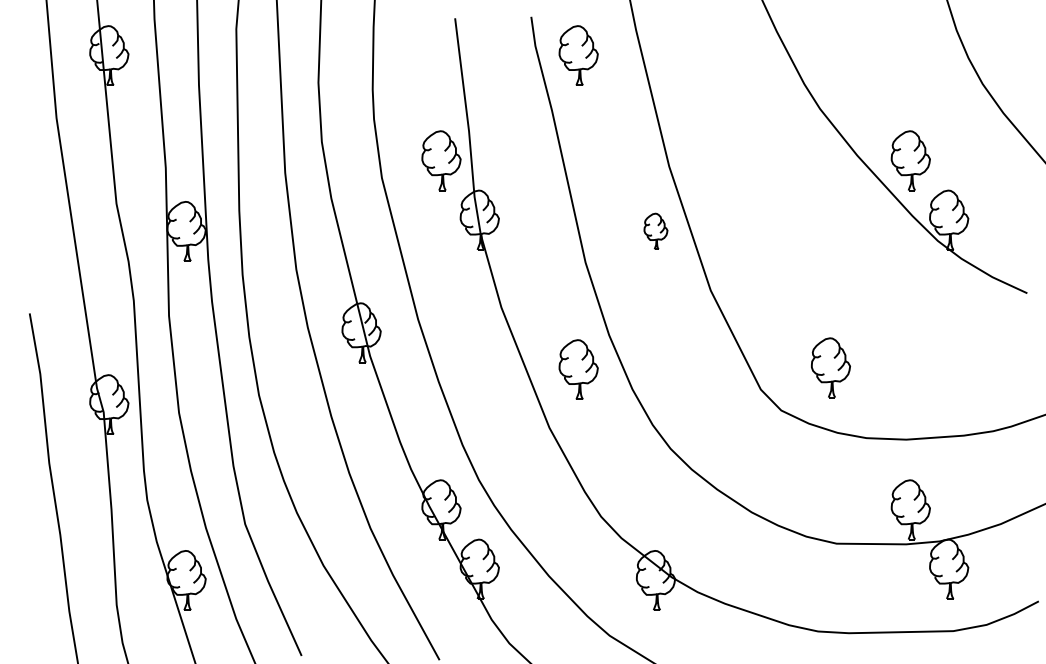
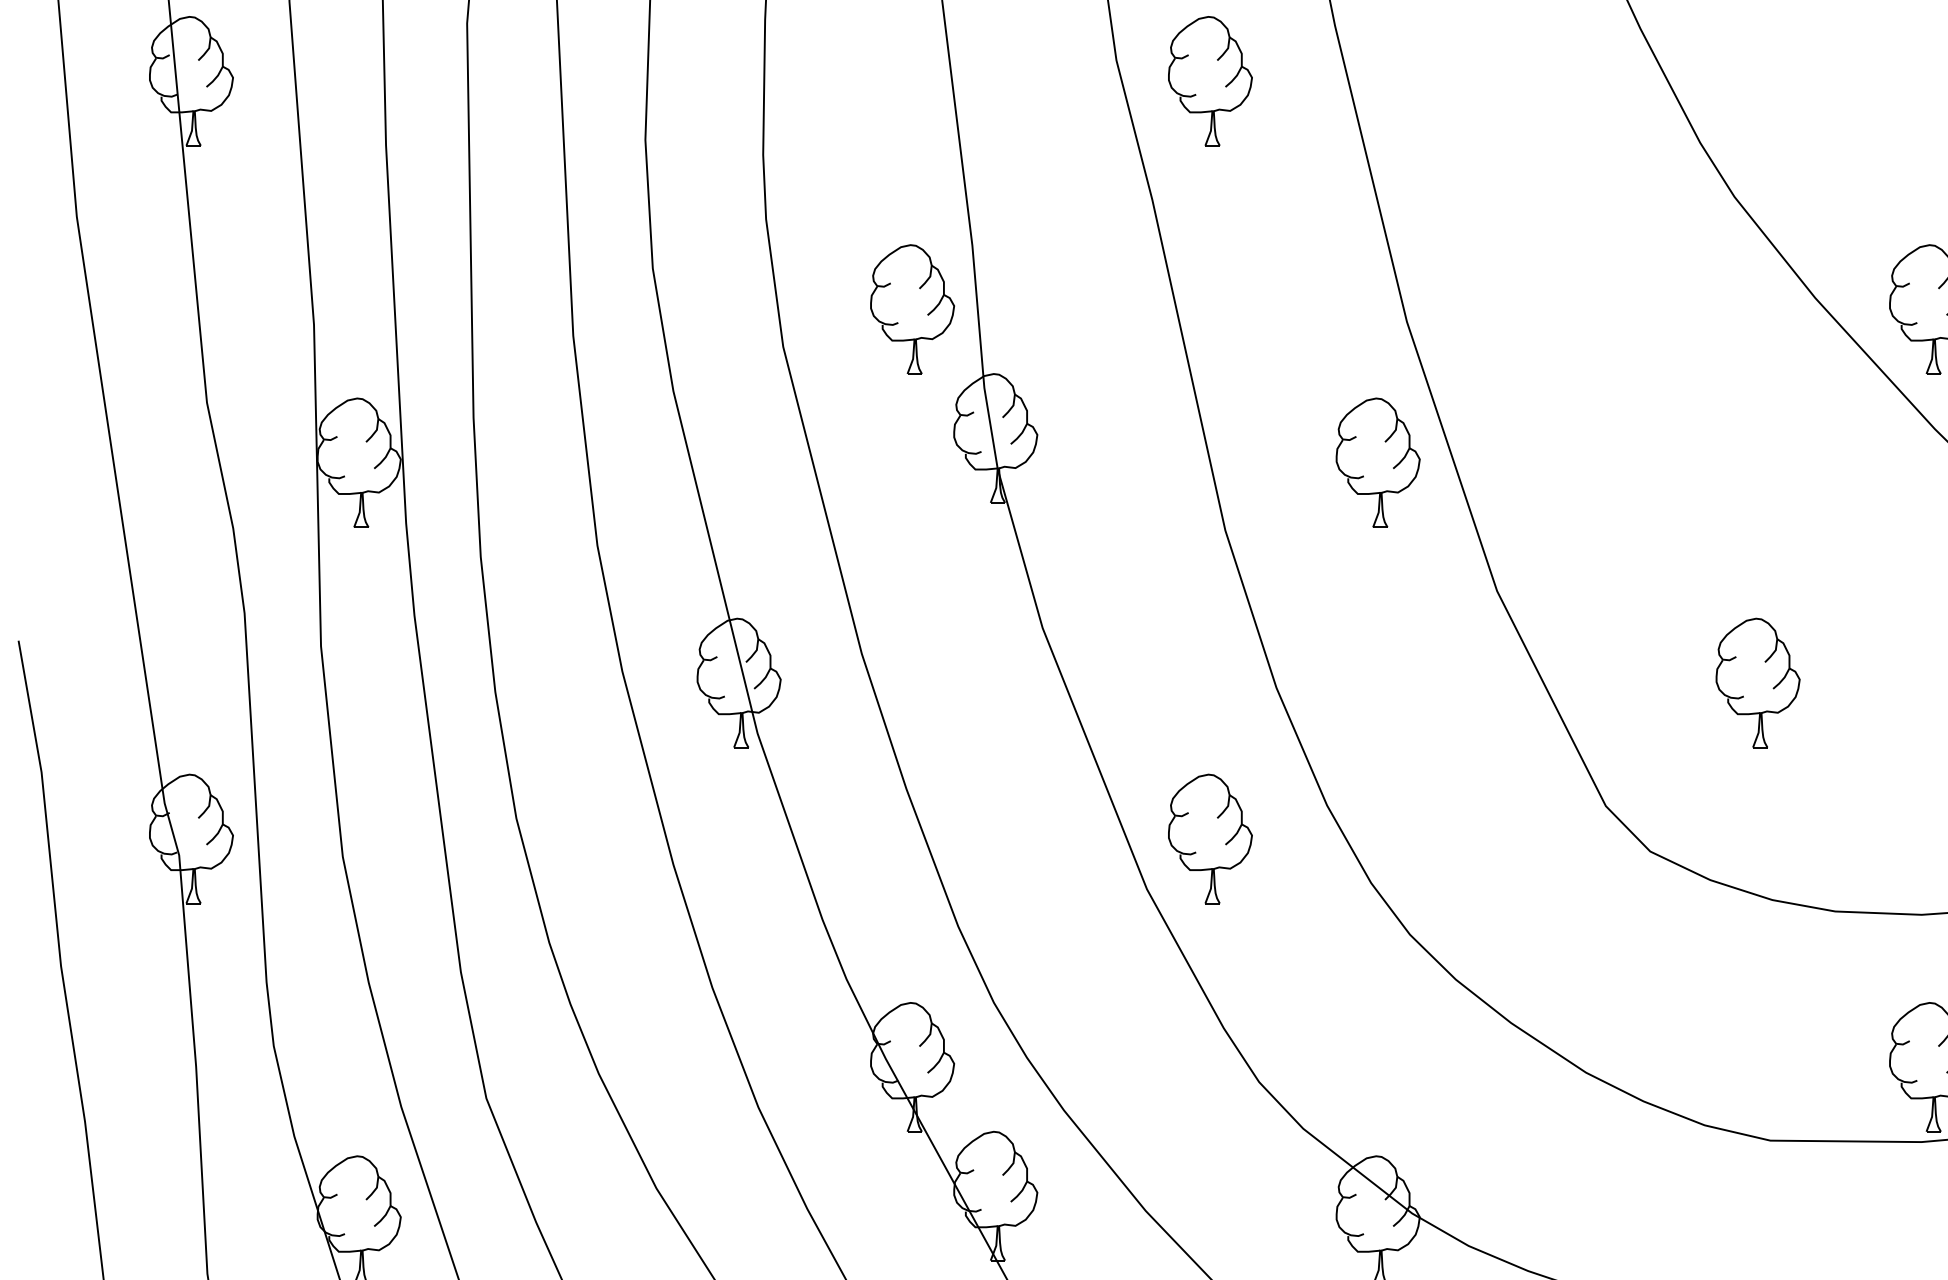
part: (655, 231) -> (1377, 462), size x1.67
part: (830, 367) -> (1757, 682), moved
part: (578, 369) -> (1209, 838), moved

